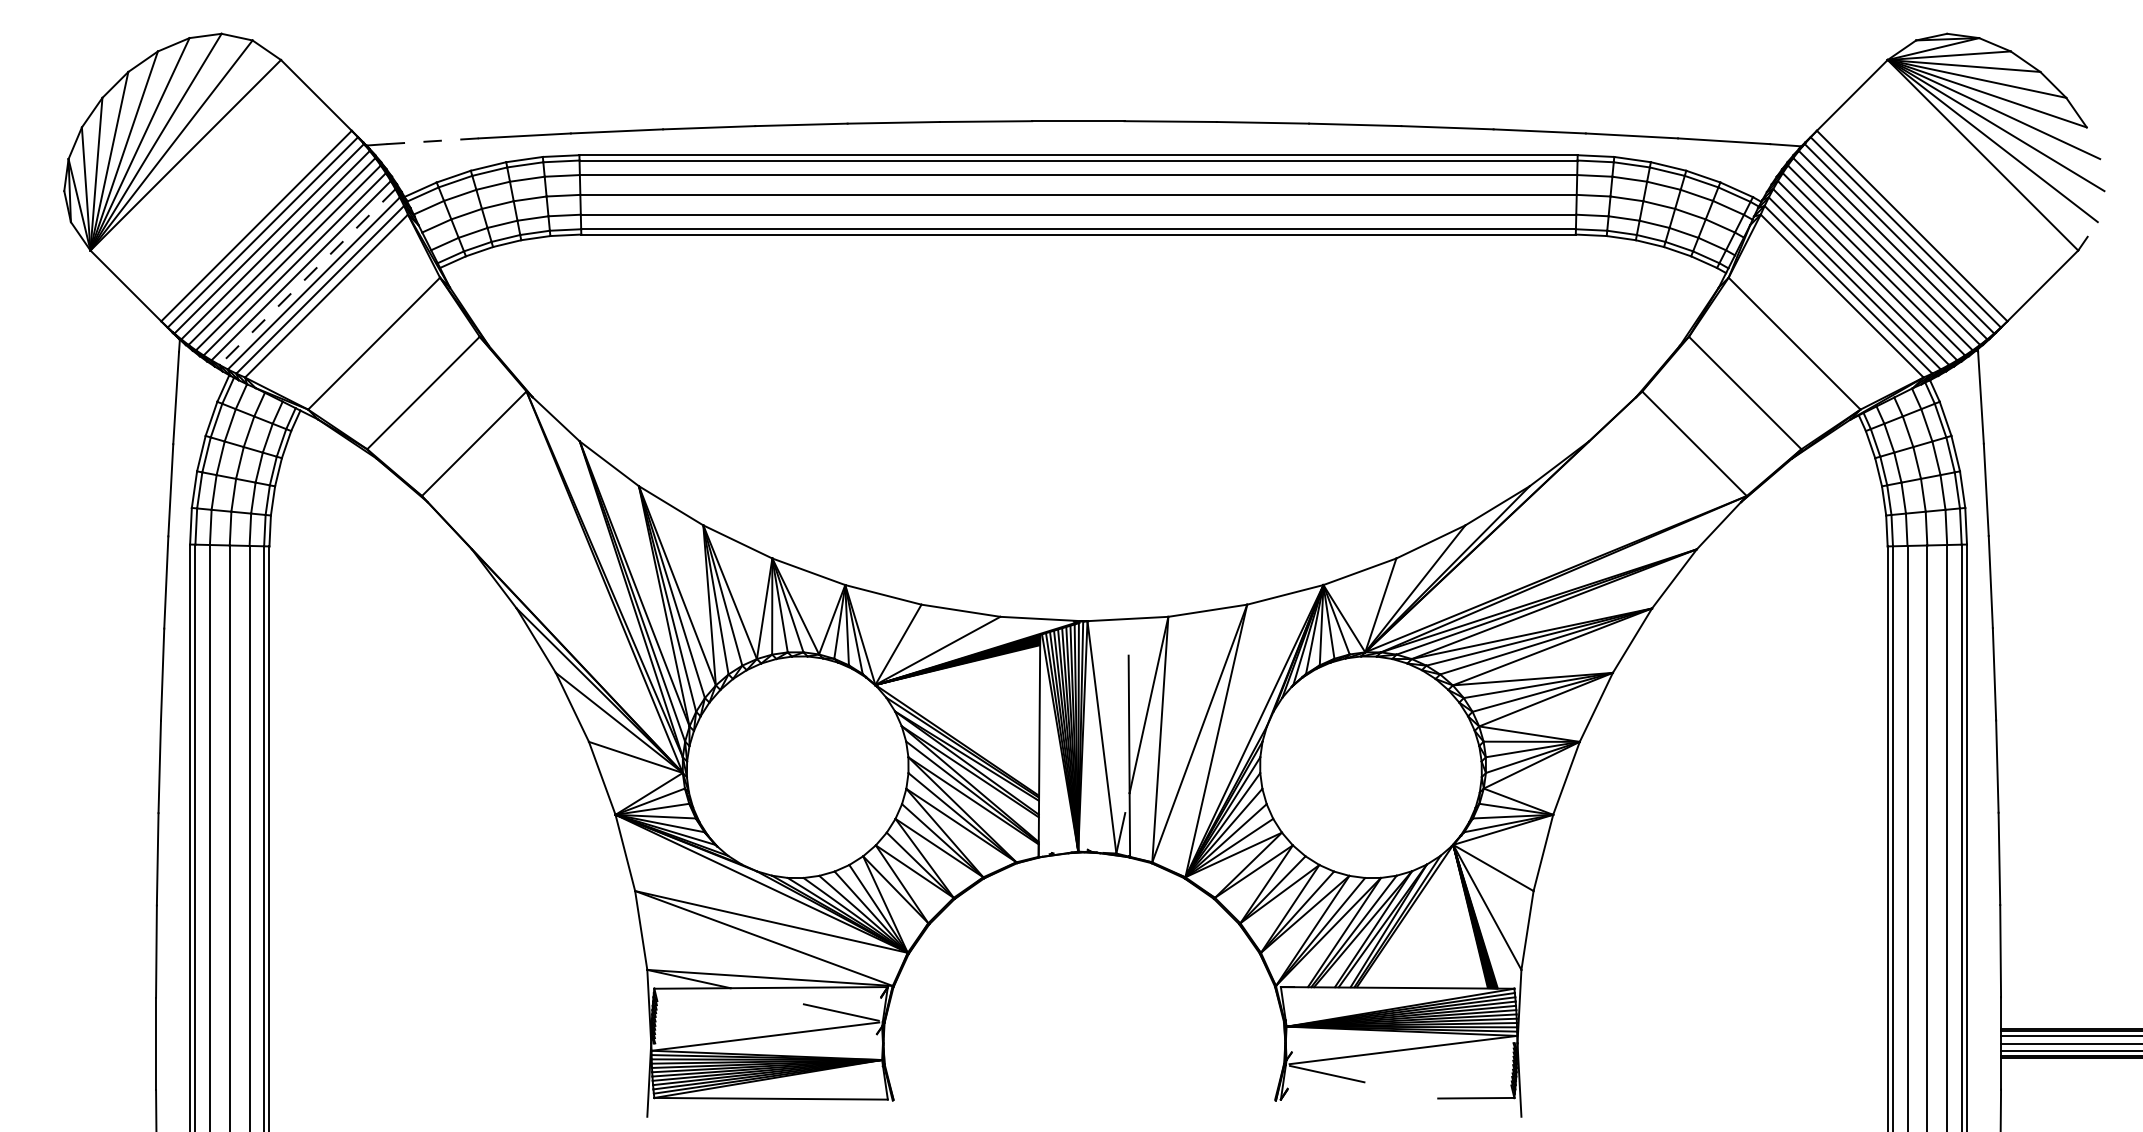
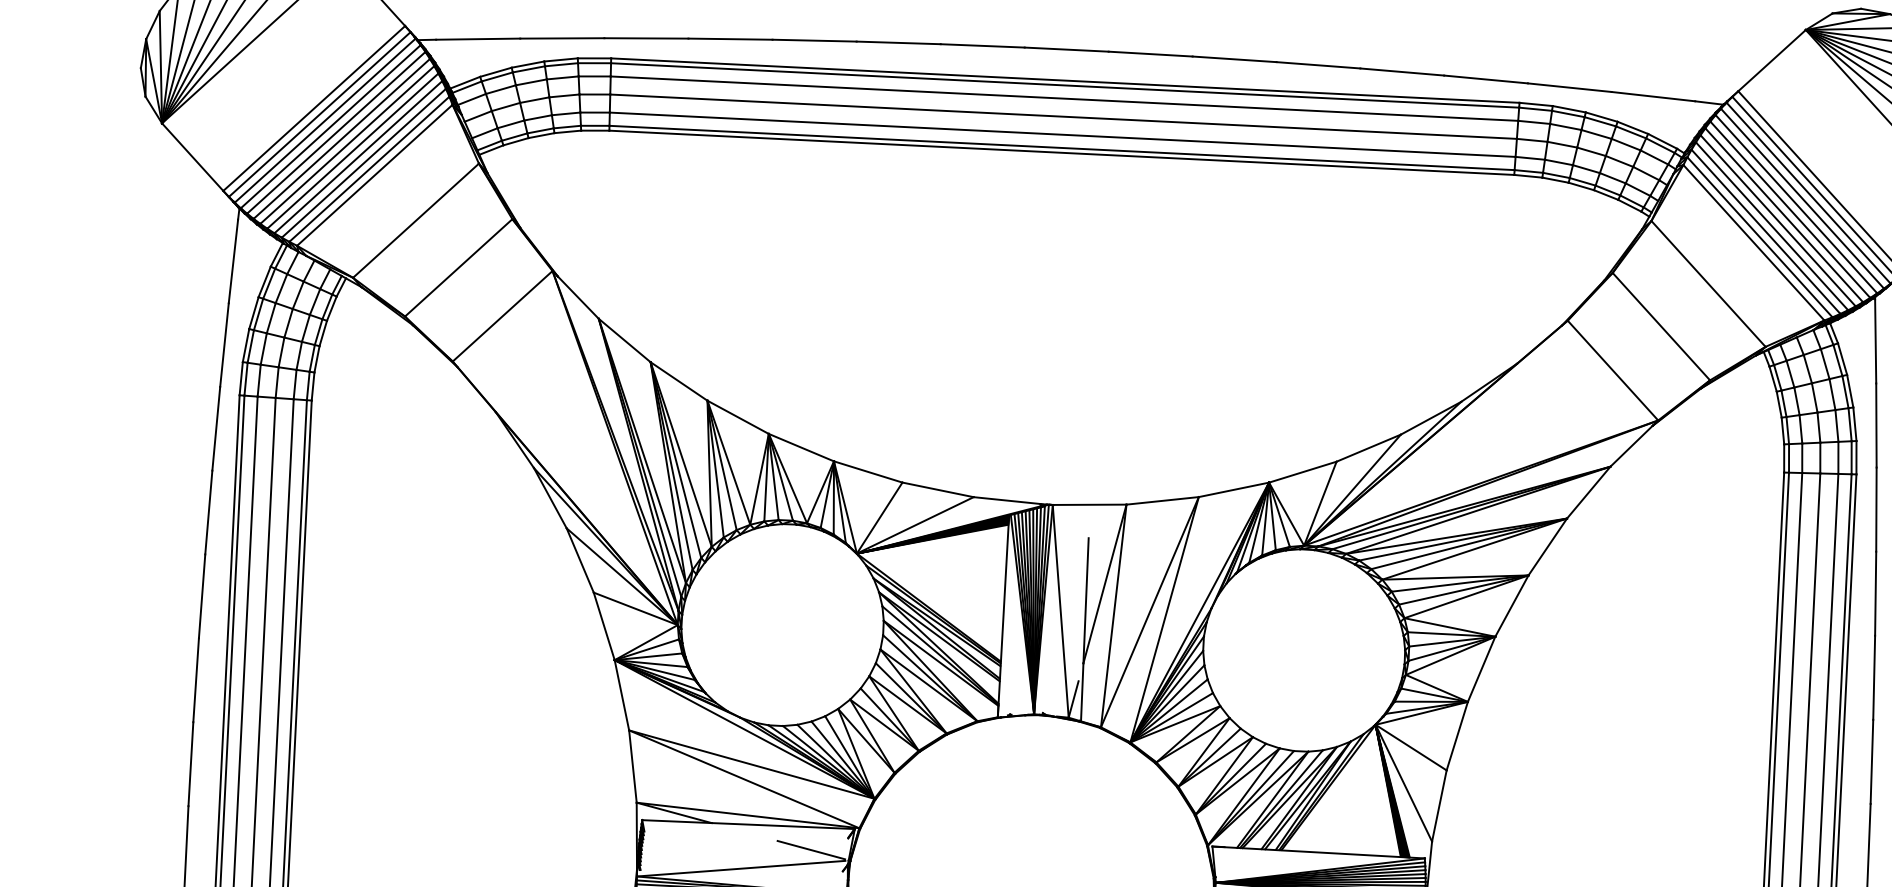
line: (432, 141) -> (478, 39), dashed -> solid
line: (307, 277) -> (358, 157), dashed -> solid

